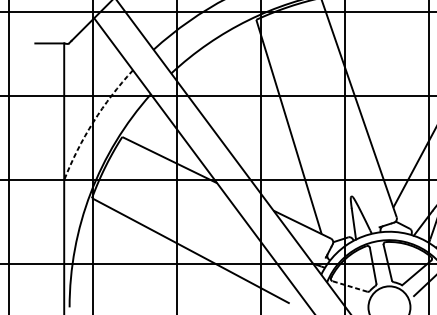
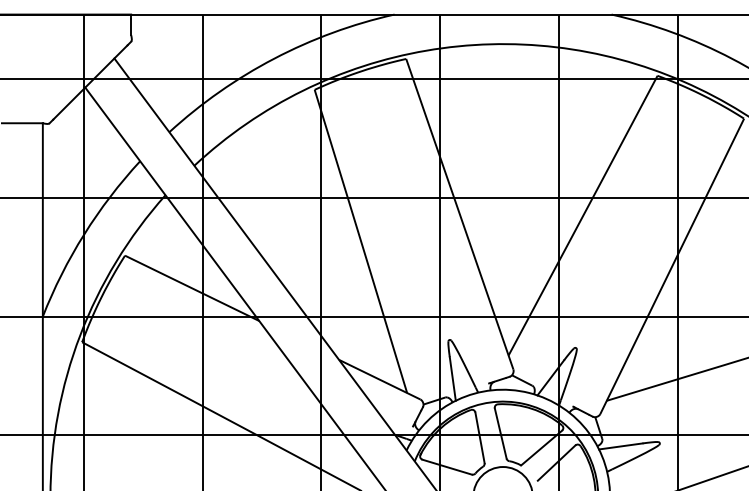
arc: (93, 122) -> (84, 234), dashed -> solid
line: (350, 286) -> (447, 467), dashed -> solid

